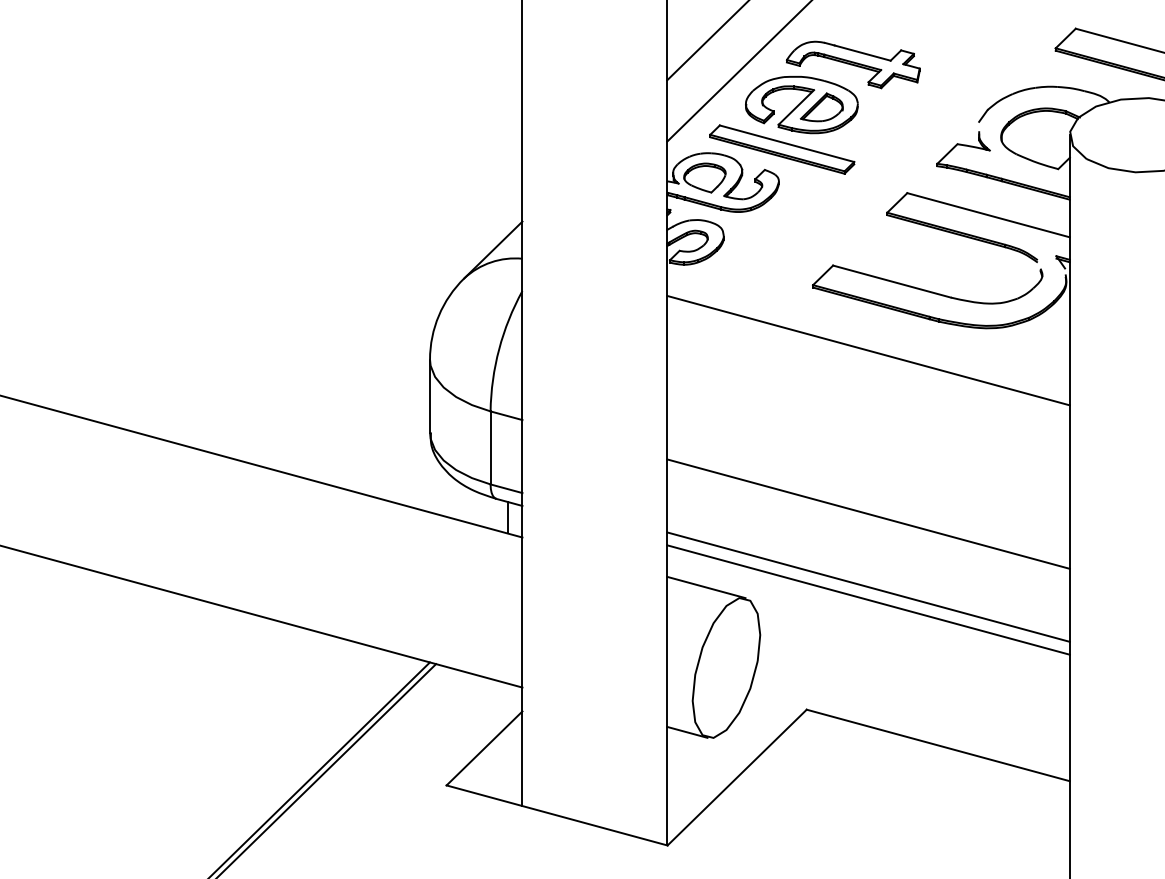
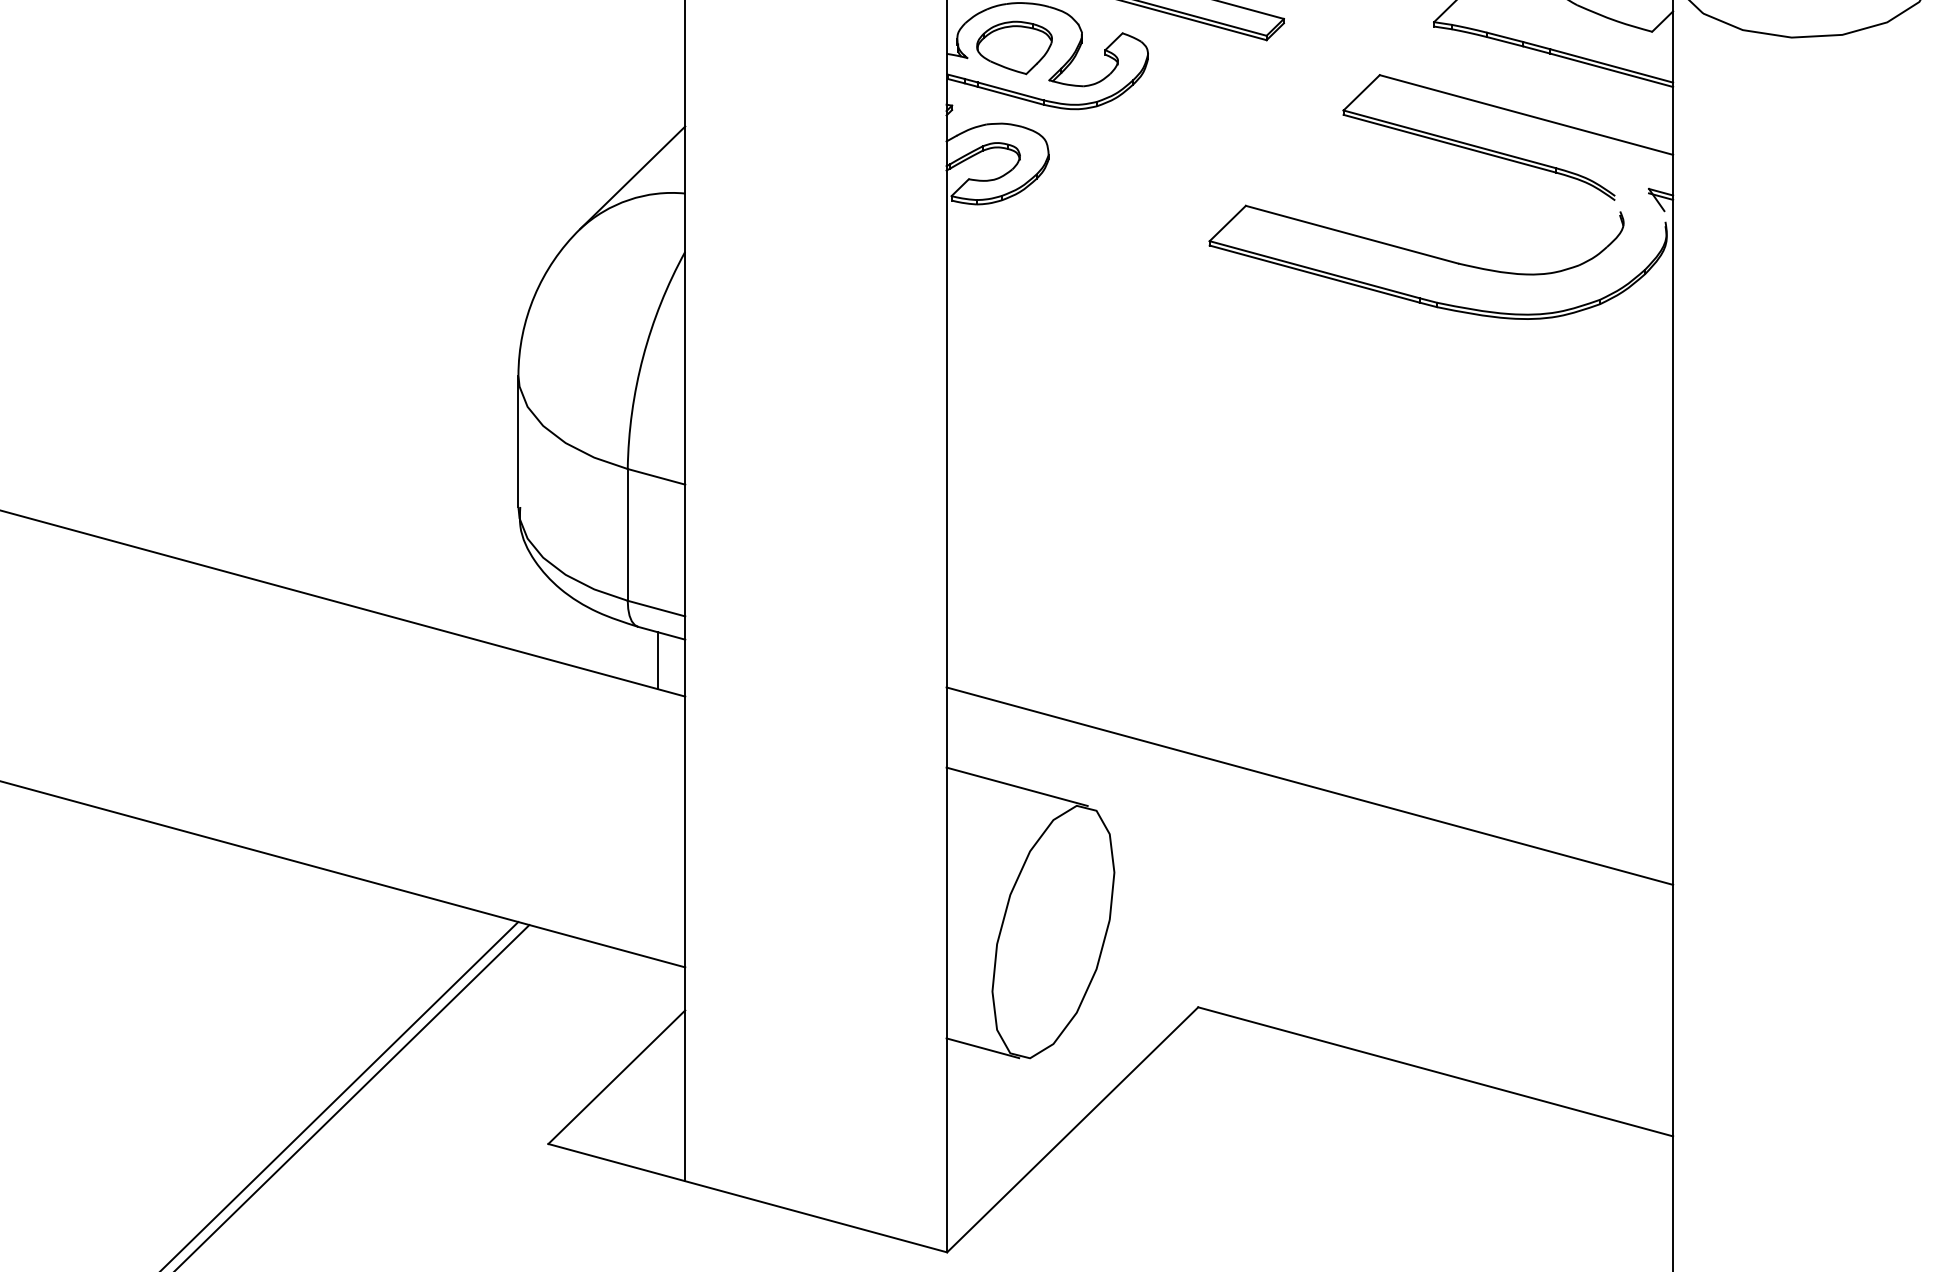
line: (868, 350) -> (1309, 359), removed
line: (868, 513) -> (1309, 653), removed
line: (868, 599) -> (1309, 808), removed

